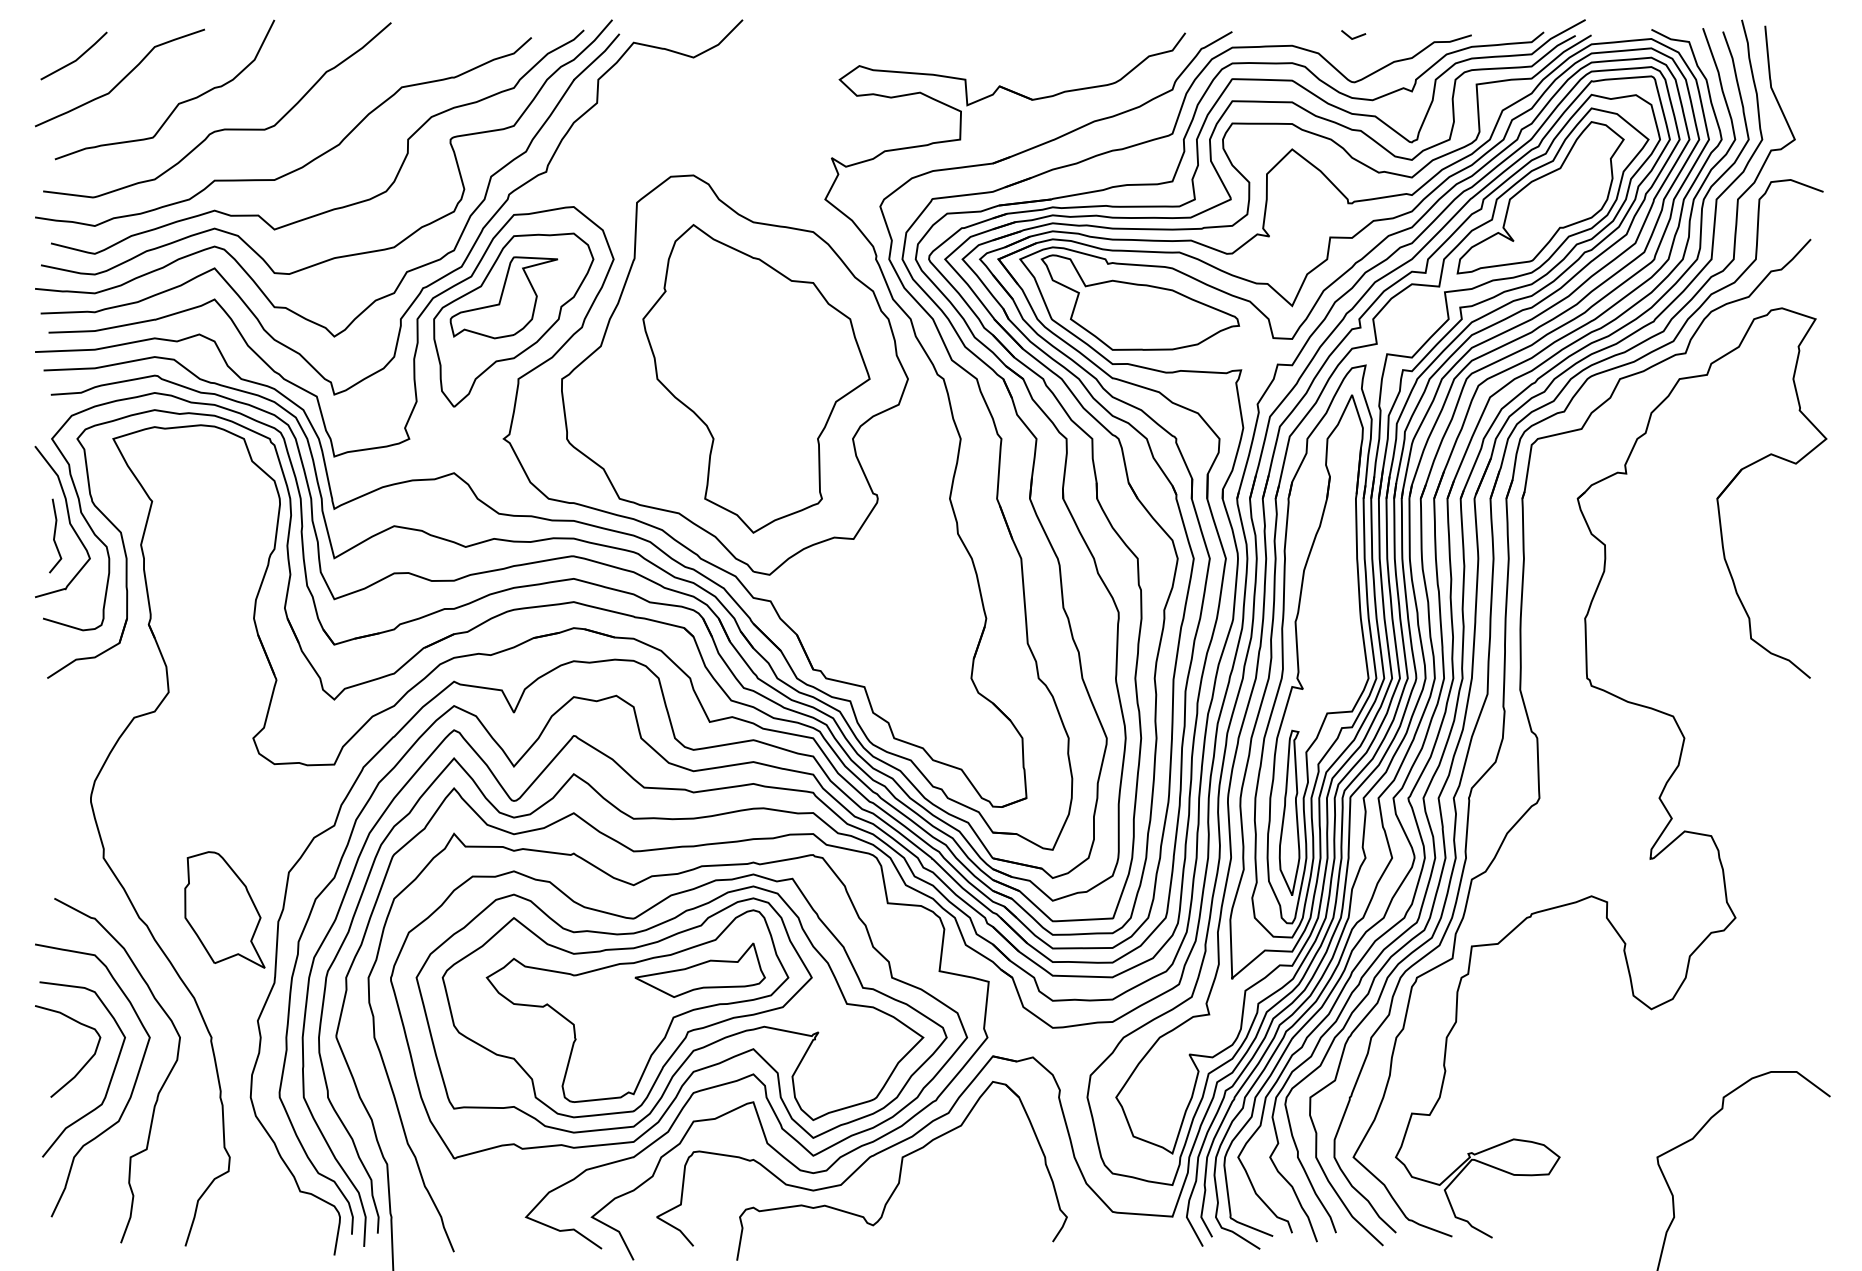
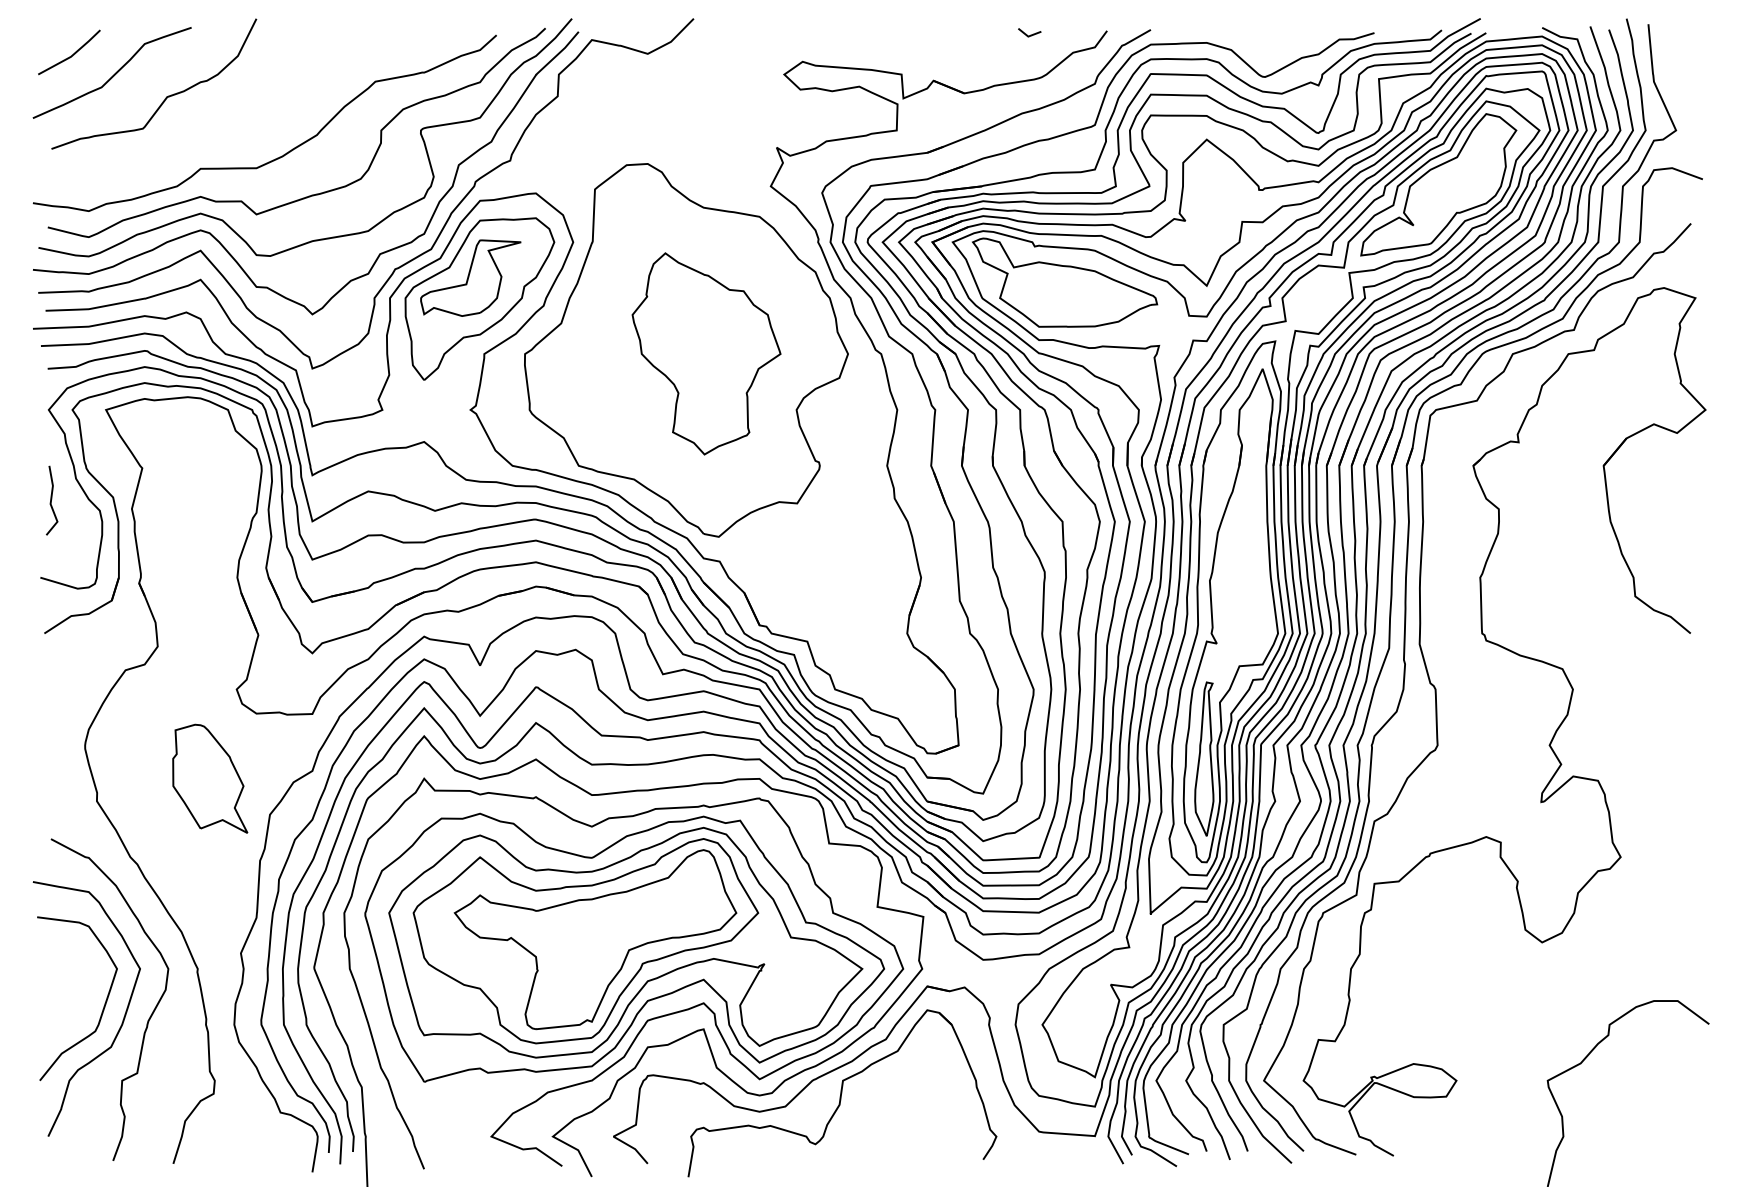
line: (1355, 36) -> (1031, 34), moved
curve: (223, 128) -> (208, 120), removed
part: (756, 378) -> (706, 353), size x0.7
curve: (68, 521) -> (64, 487), removed
part: (224, 909) -> (209, 778), moved
part: (699, 969) -> (653, 905), removed
curve: (83, 1065) -> (78, 994), removed

